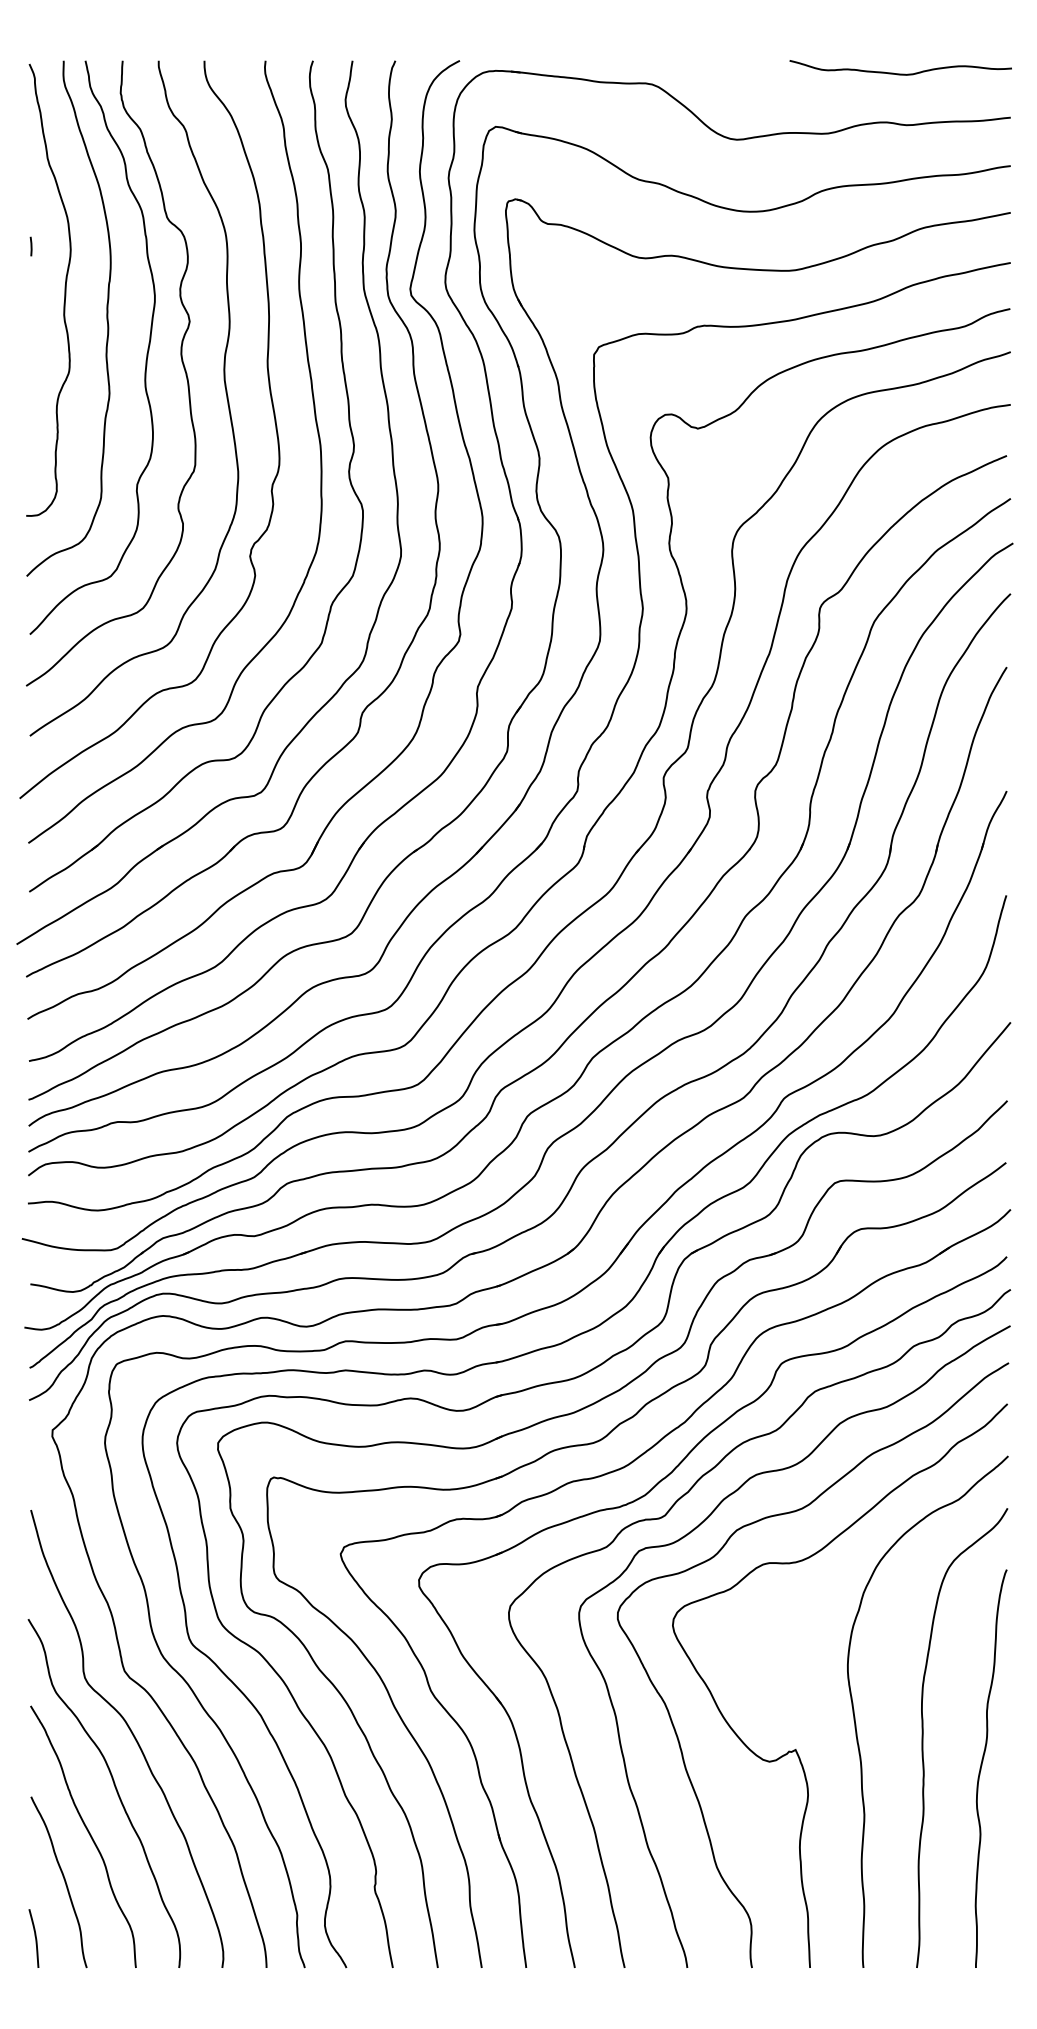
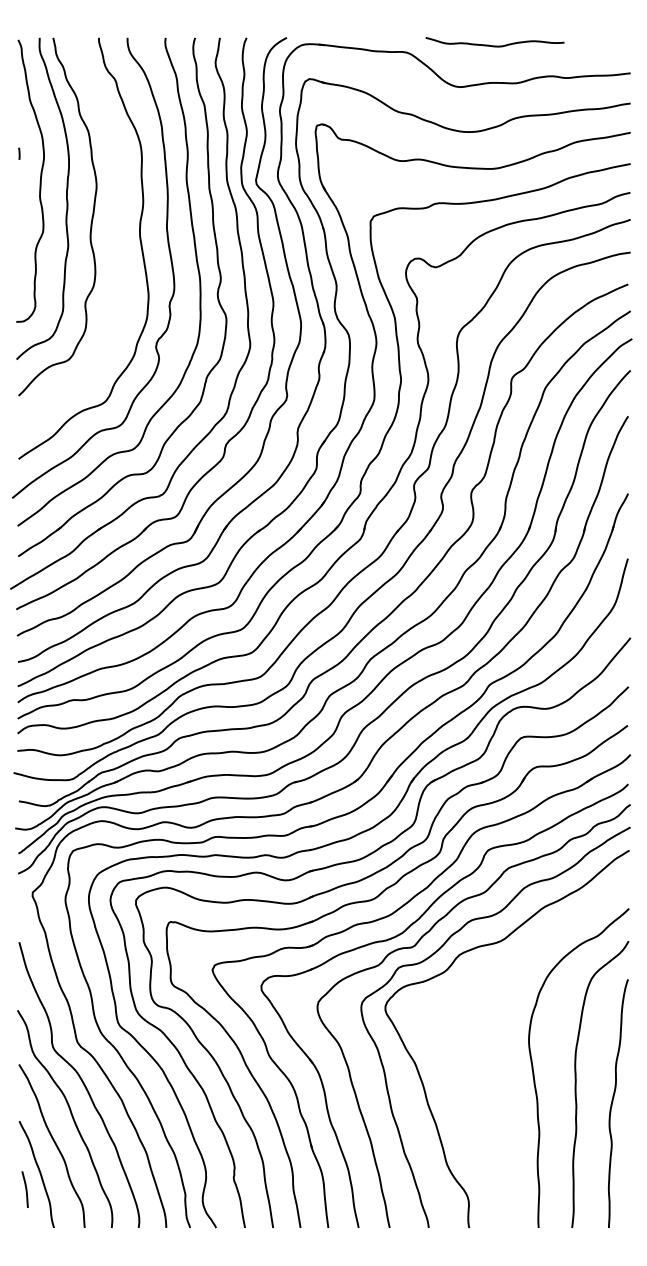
curve: (899, 73) -> (494, 45), moved
curve: (180, 361) -> (112, 225), removed
curve: (795, 1747) -> (496, 1090), removed
curve: (34, 1938) -> (25, 1189), moved

